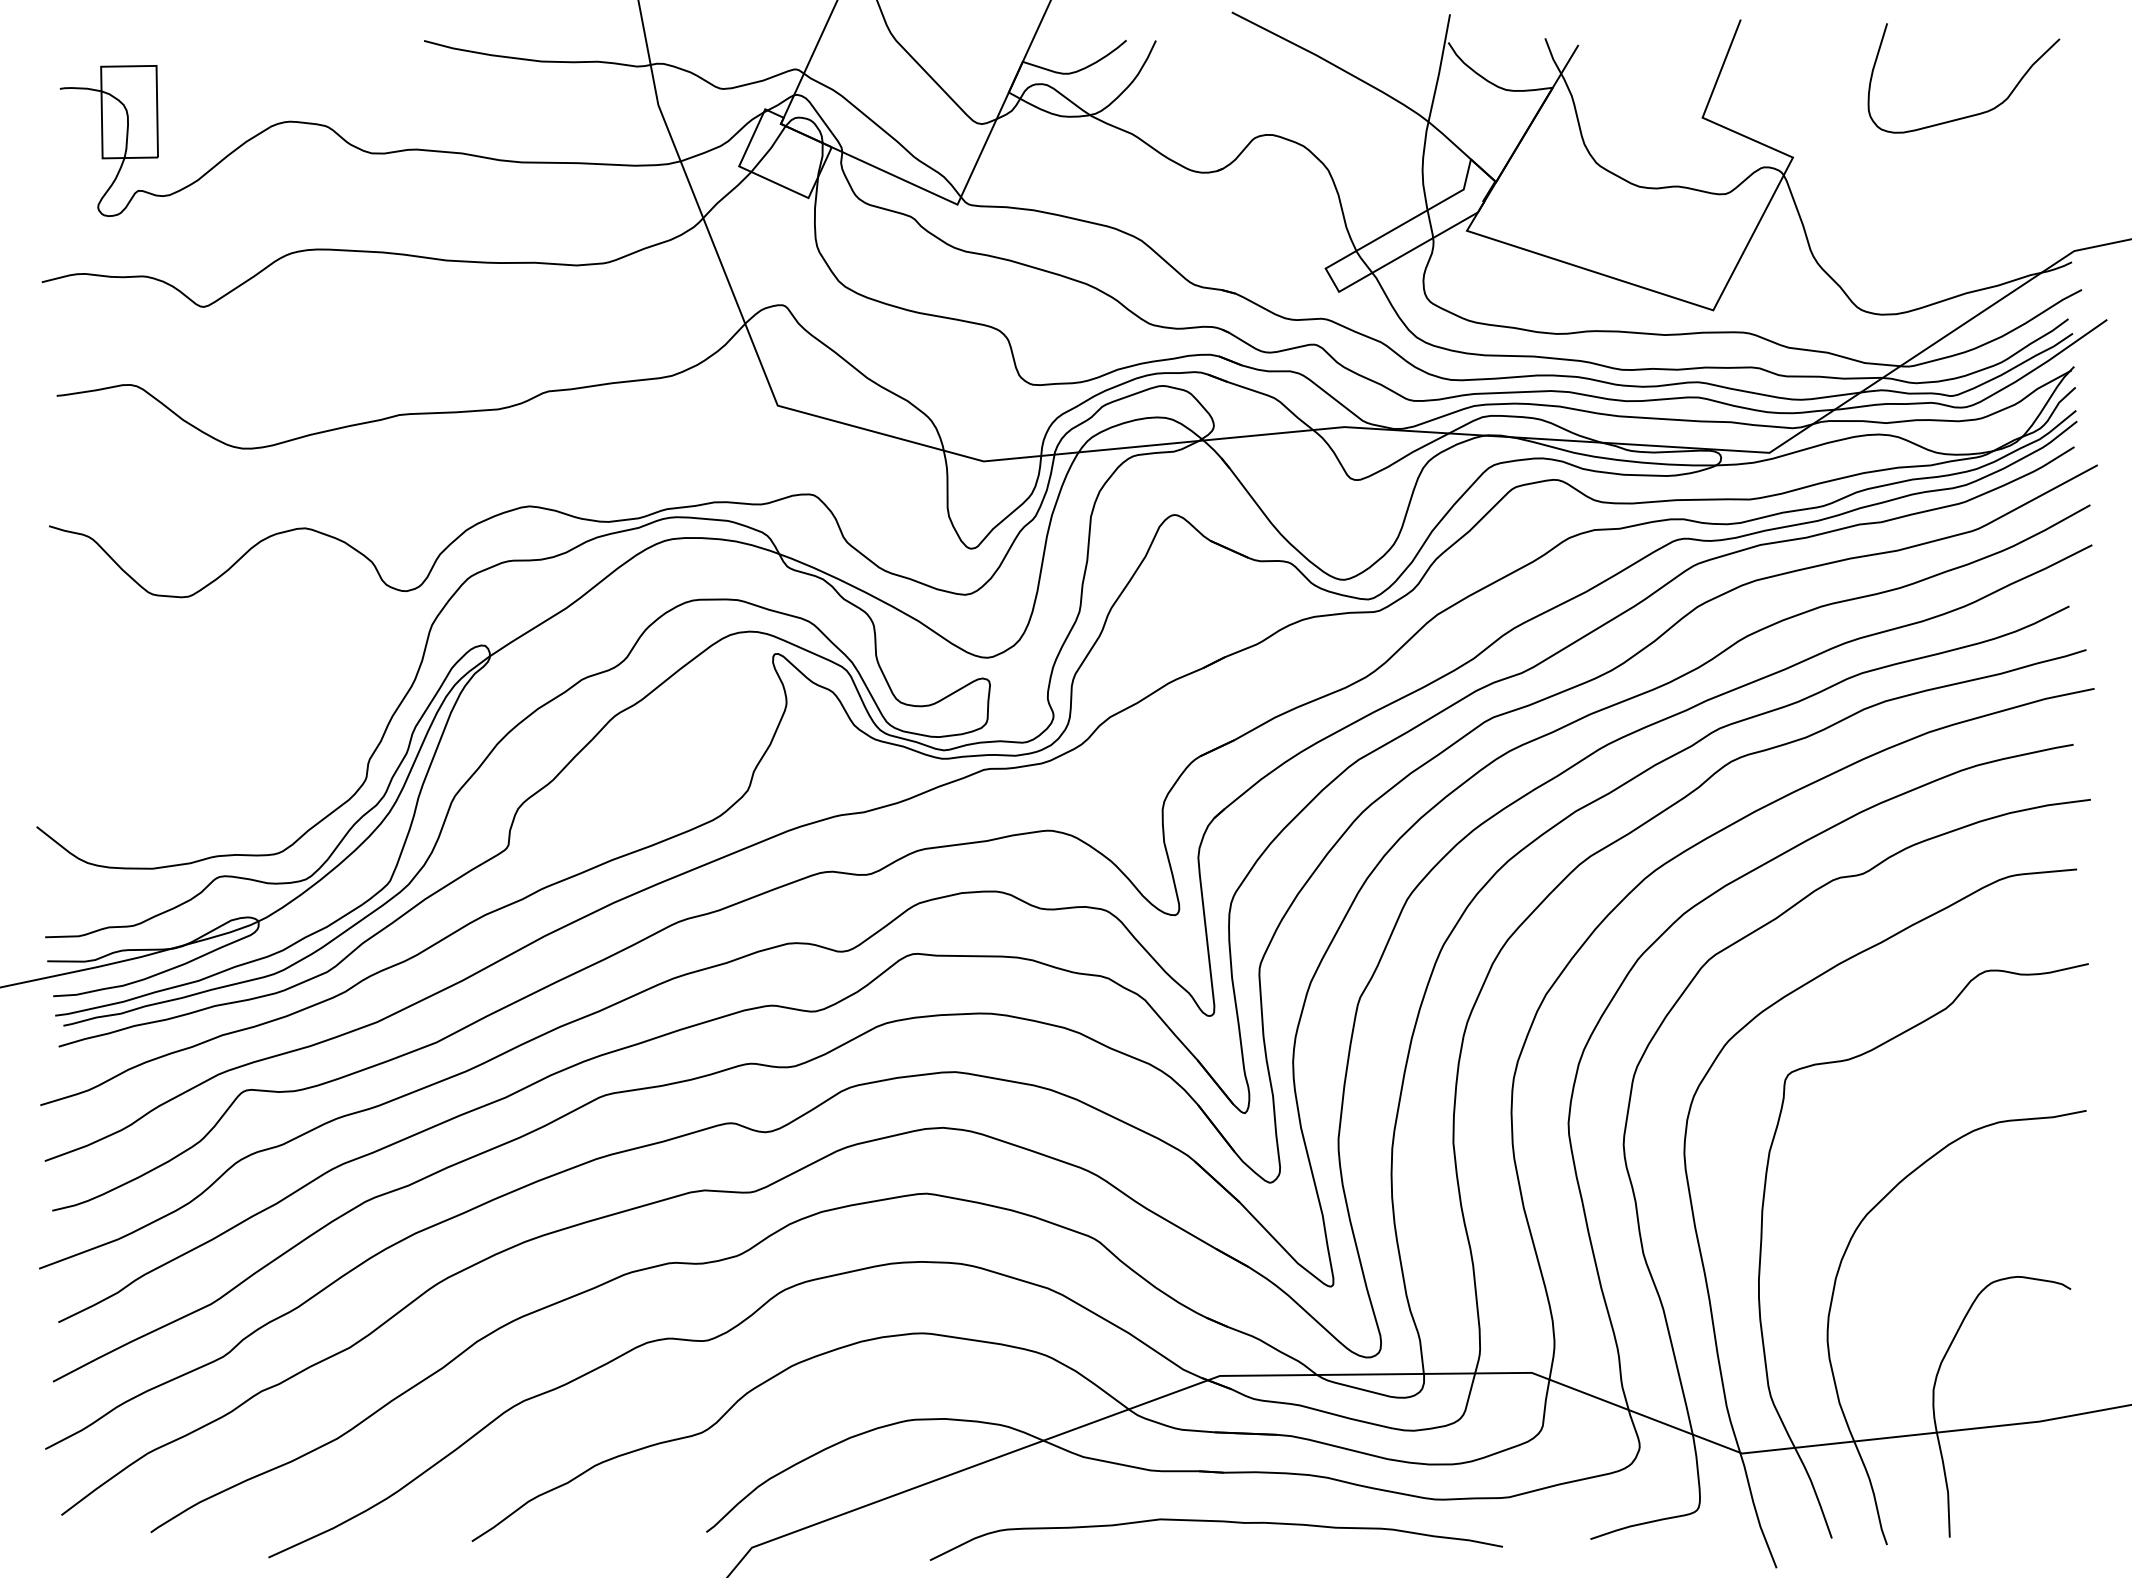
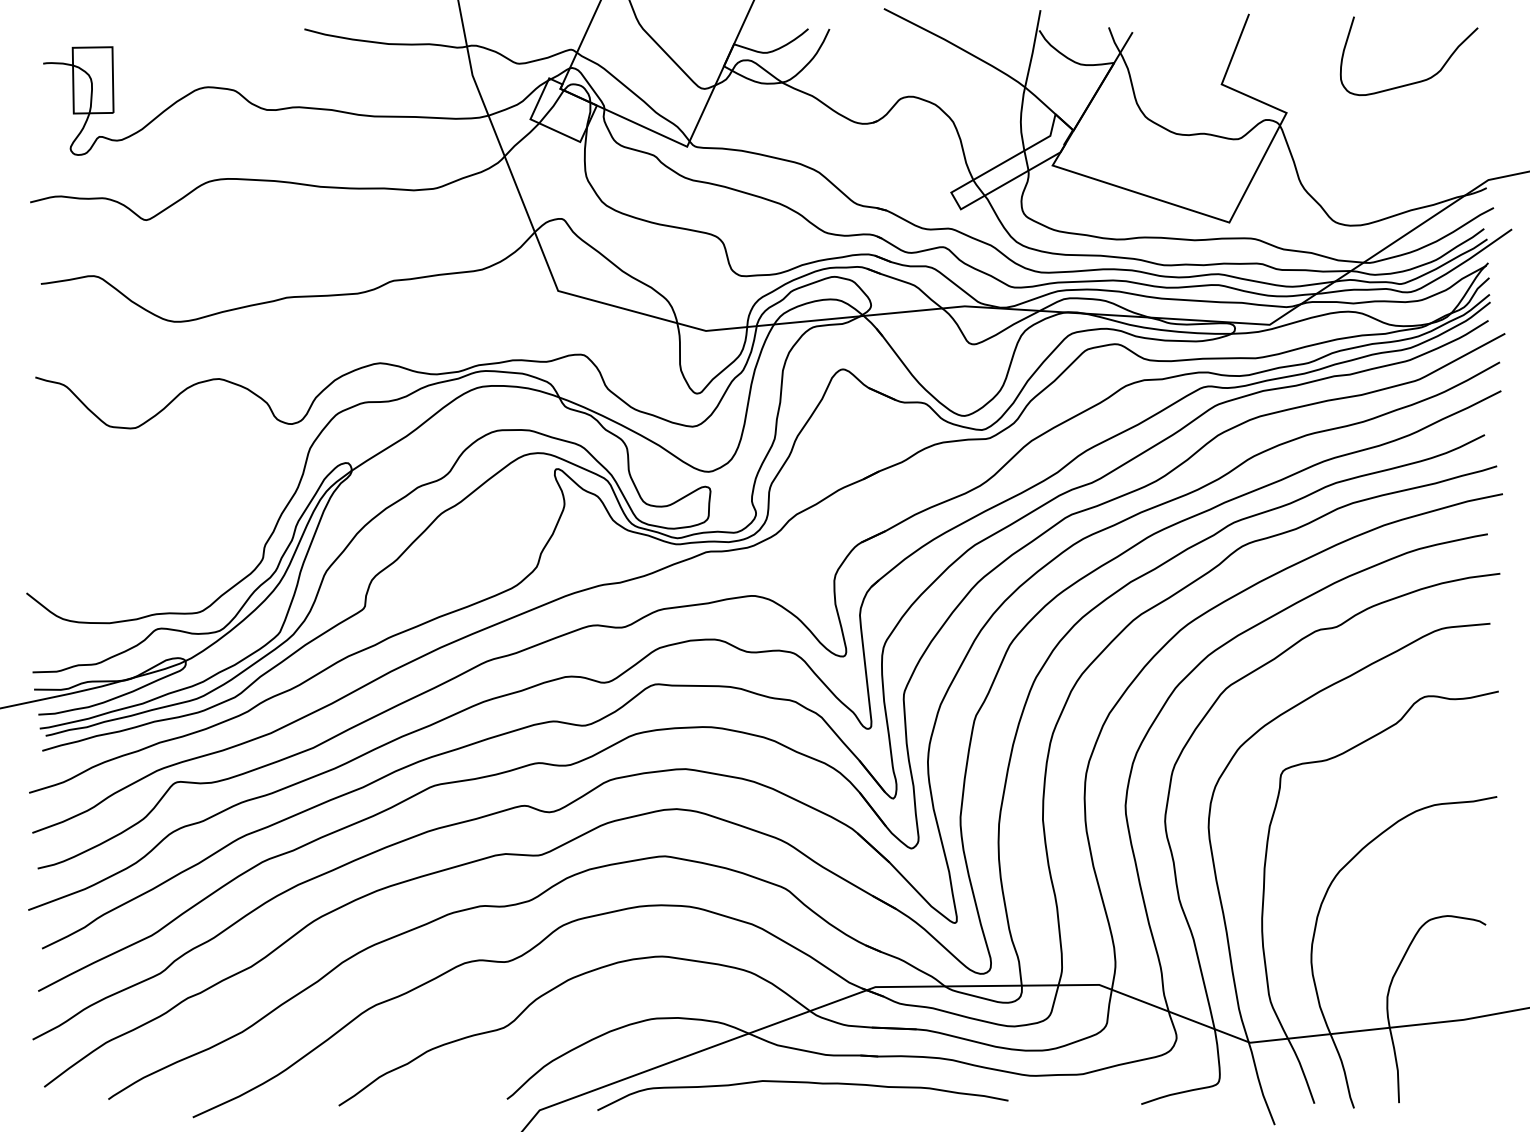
curve: (1215, 1522) -> (802, 1083), moved

